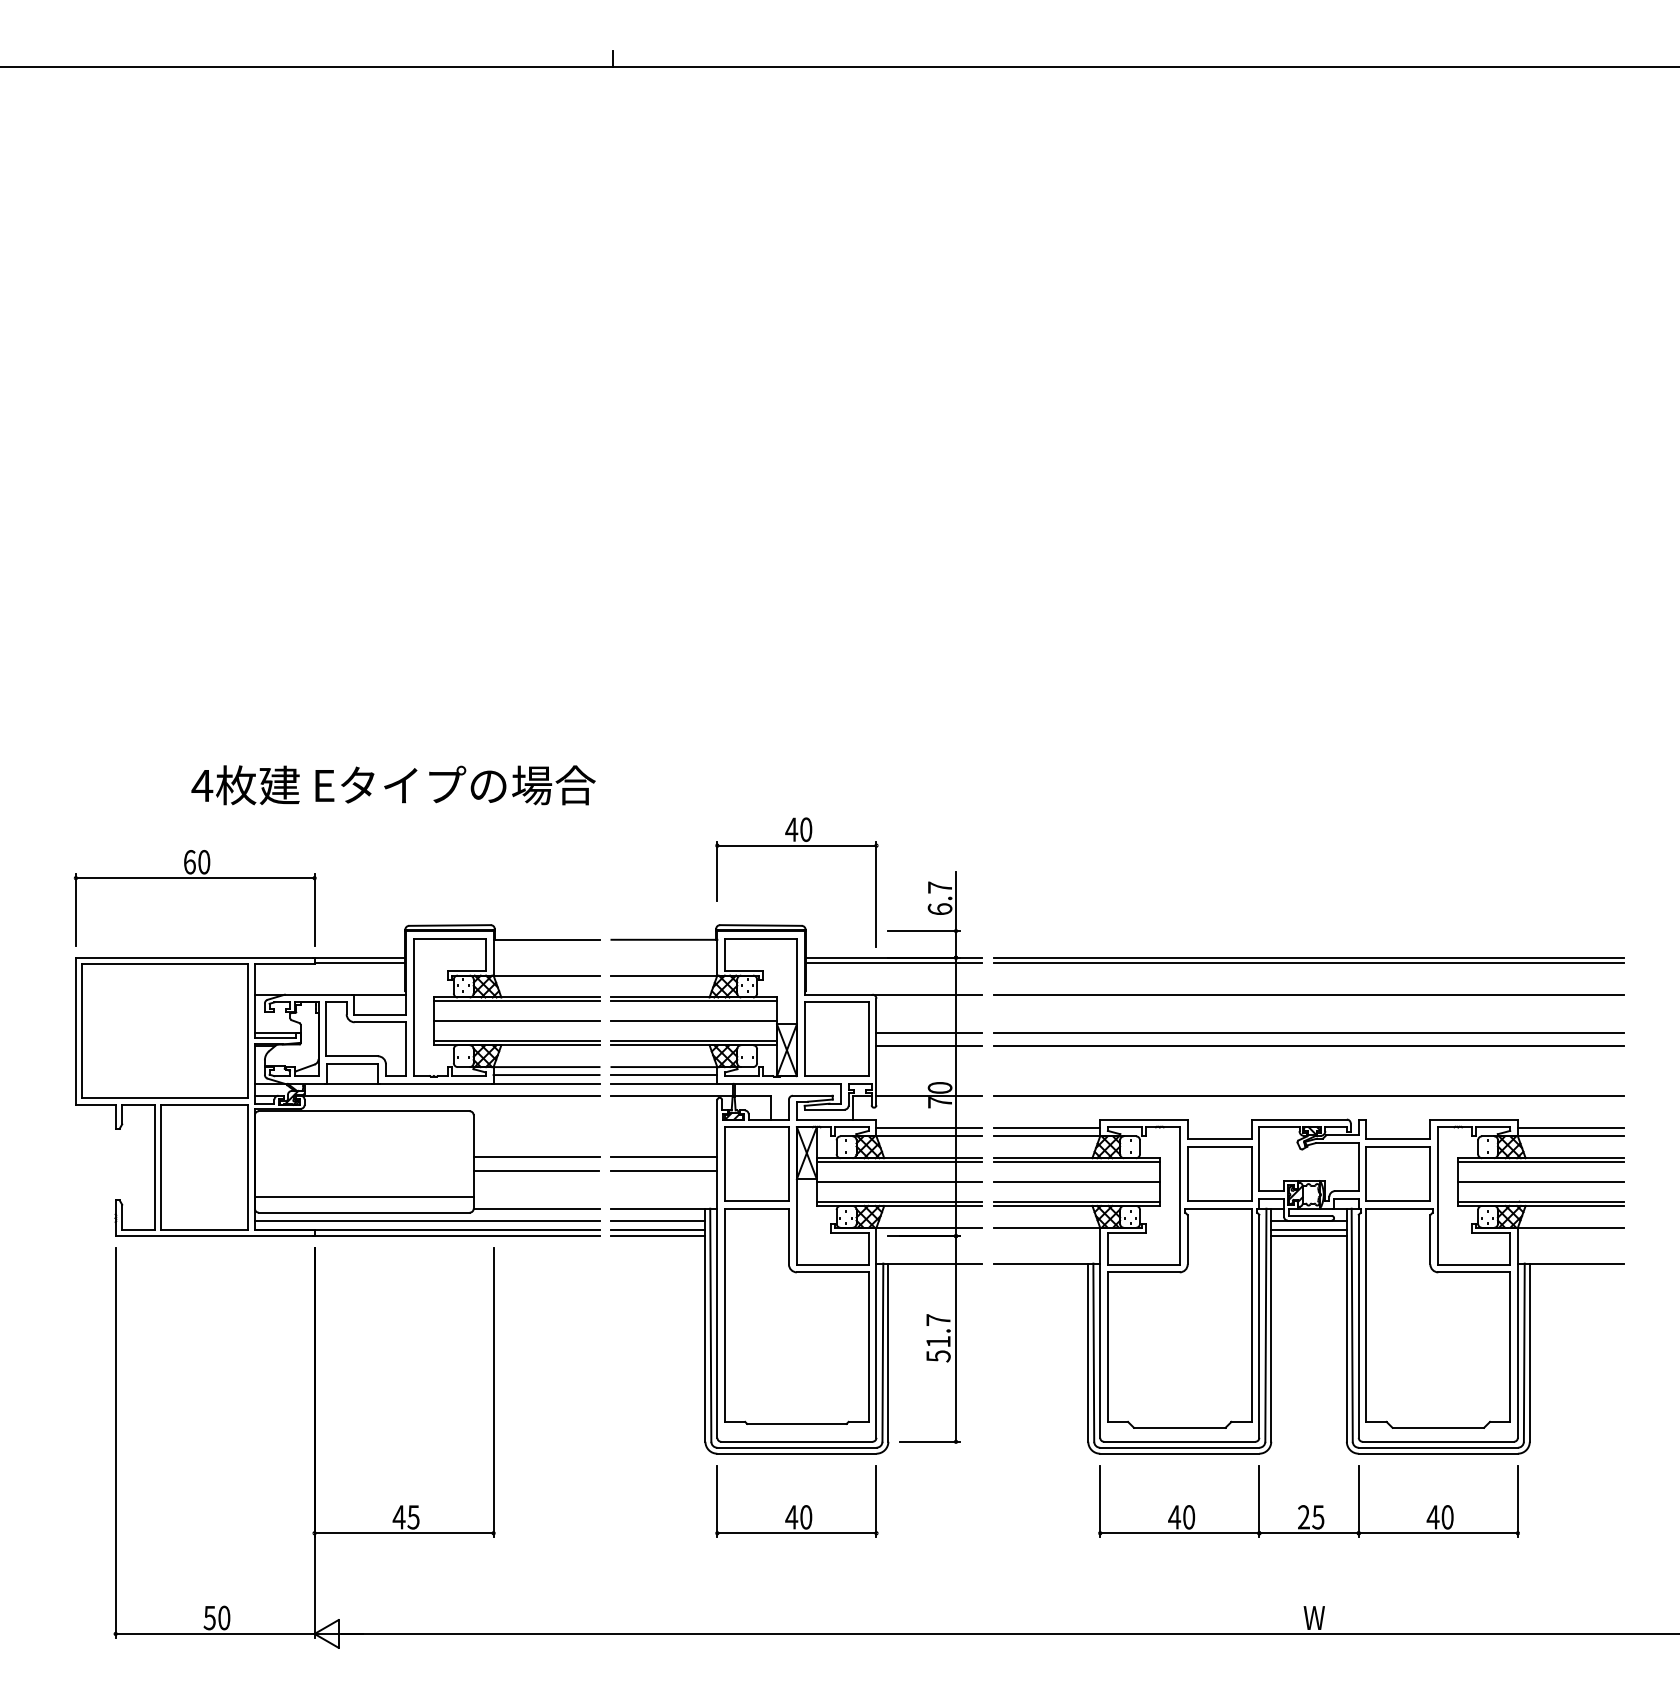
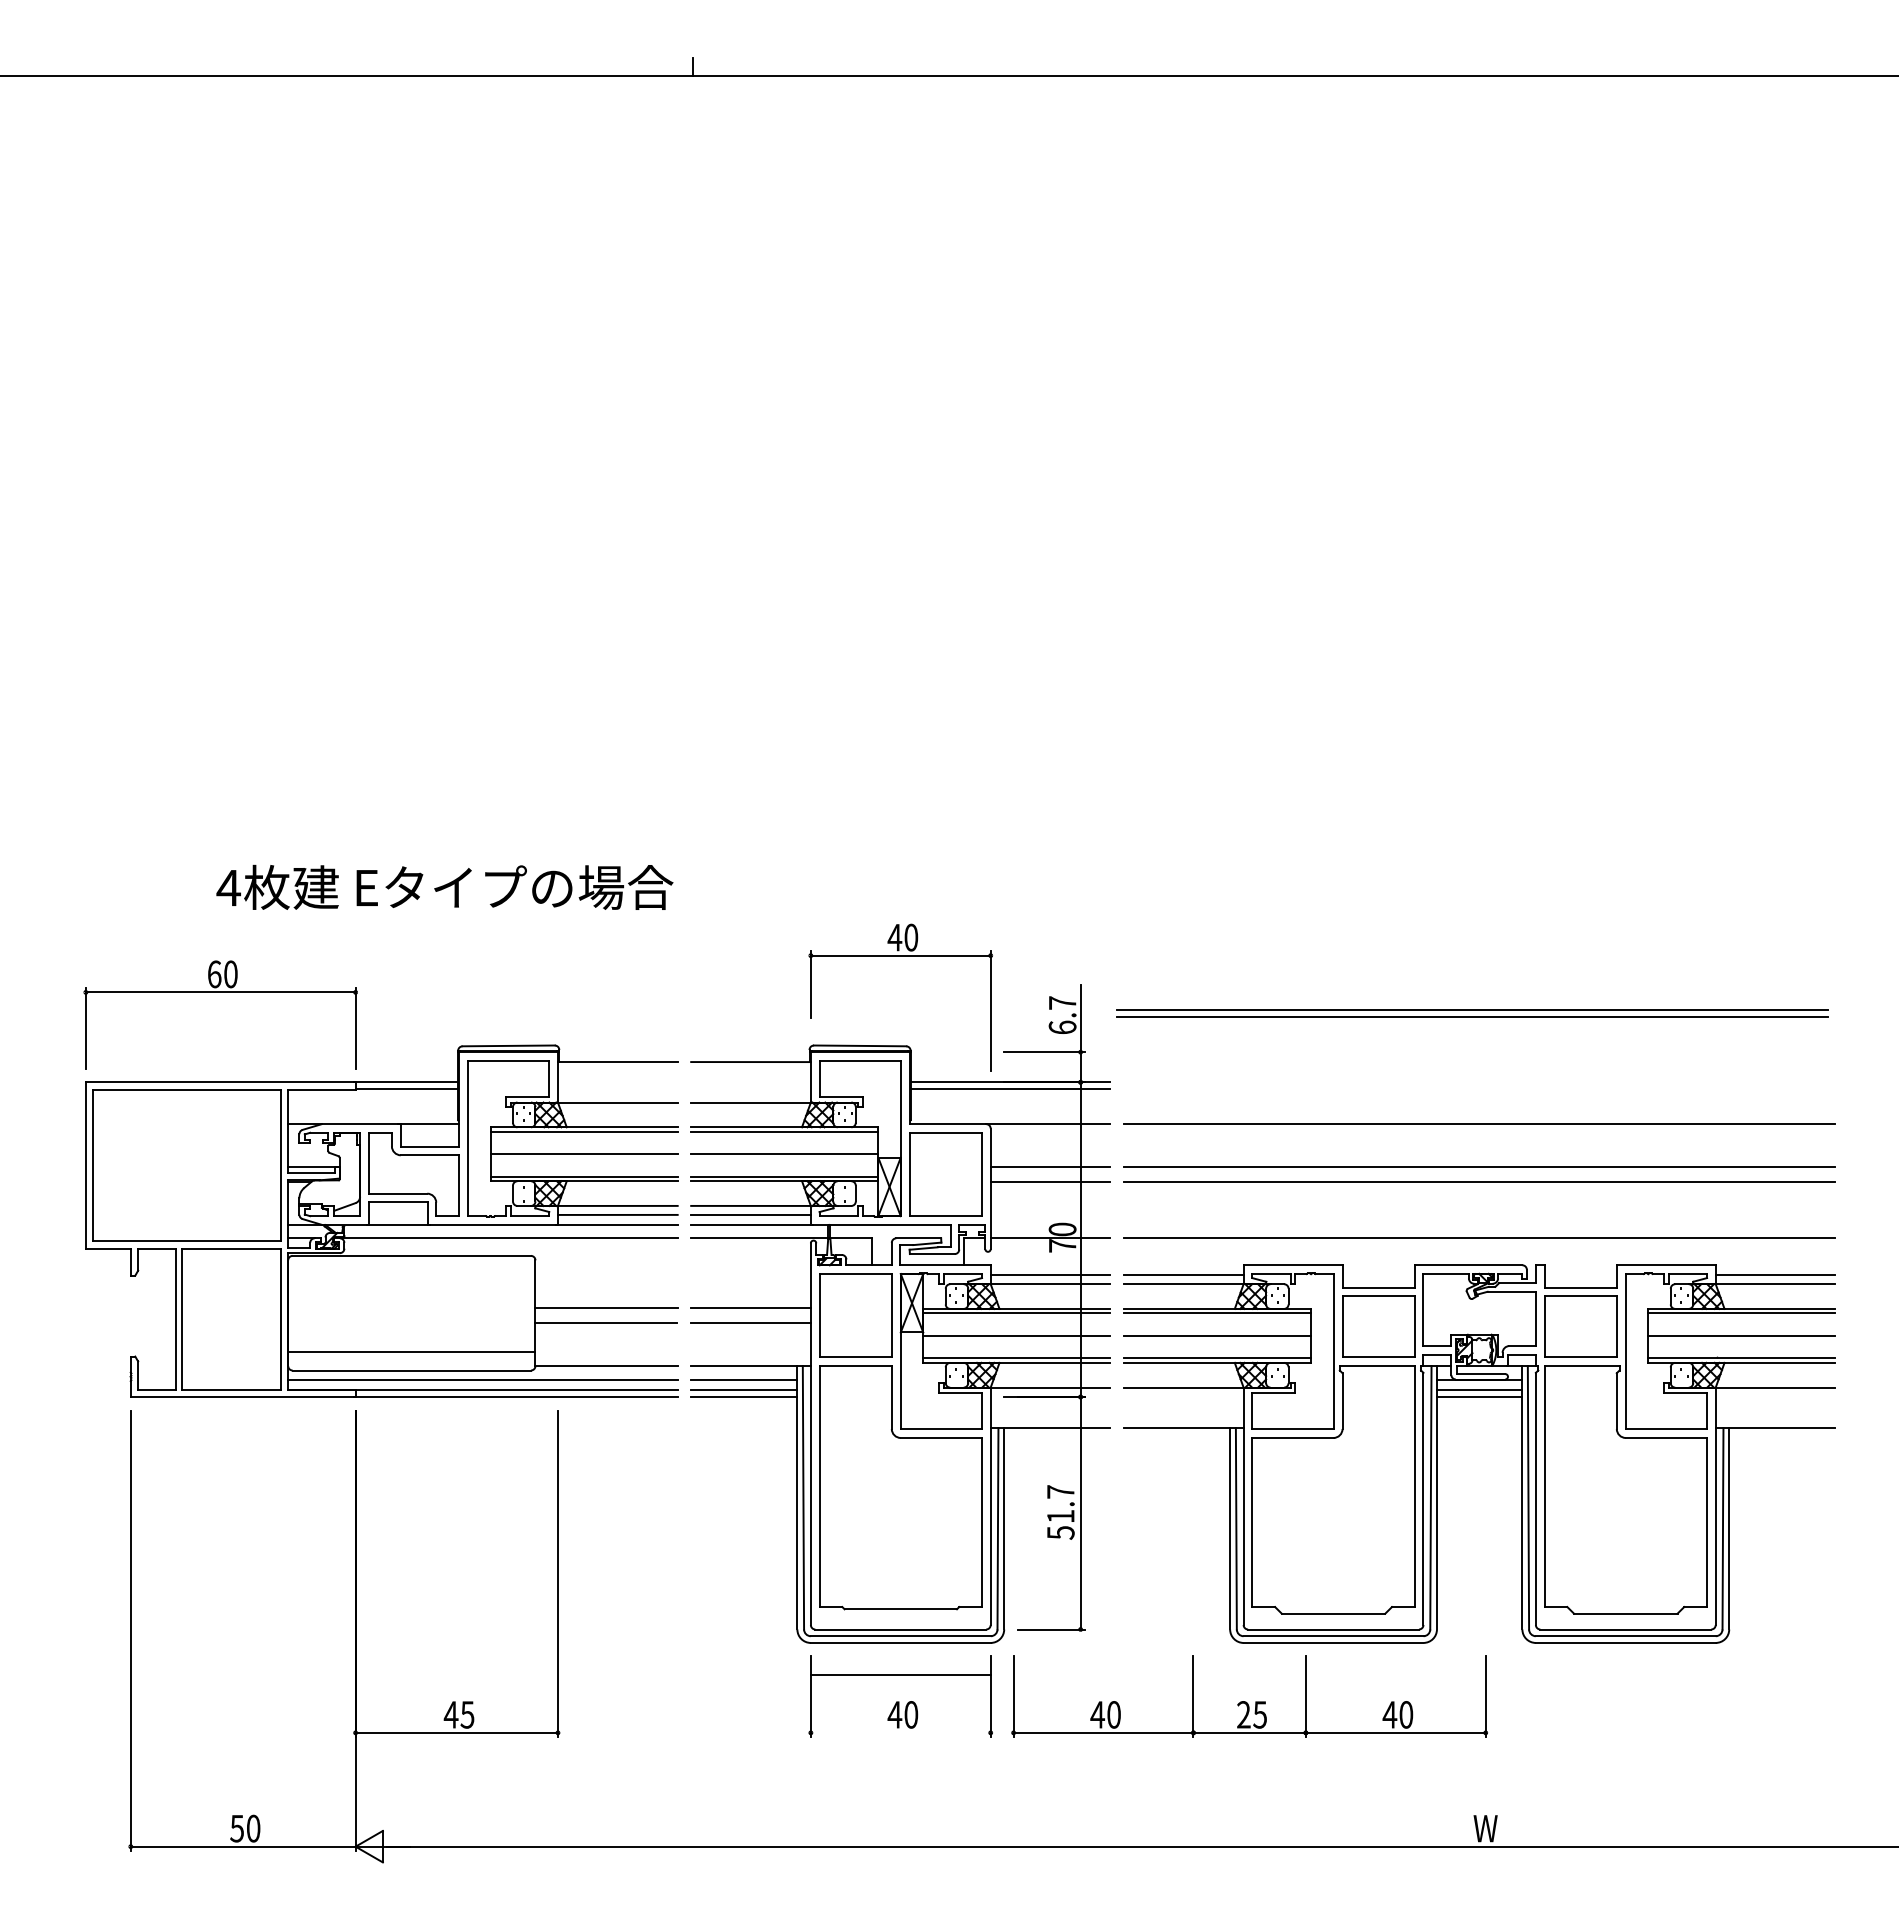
part: (1308, 960) -> (1472, 1013), moved
part: (1308, 1501) -> (1249, 1696), moved
line: (796, 1532) -> (900, 1674), moved

